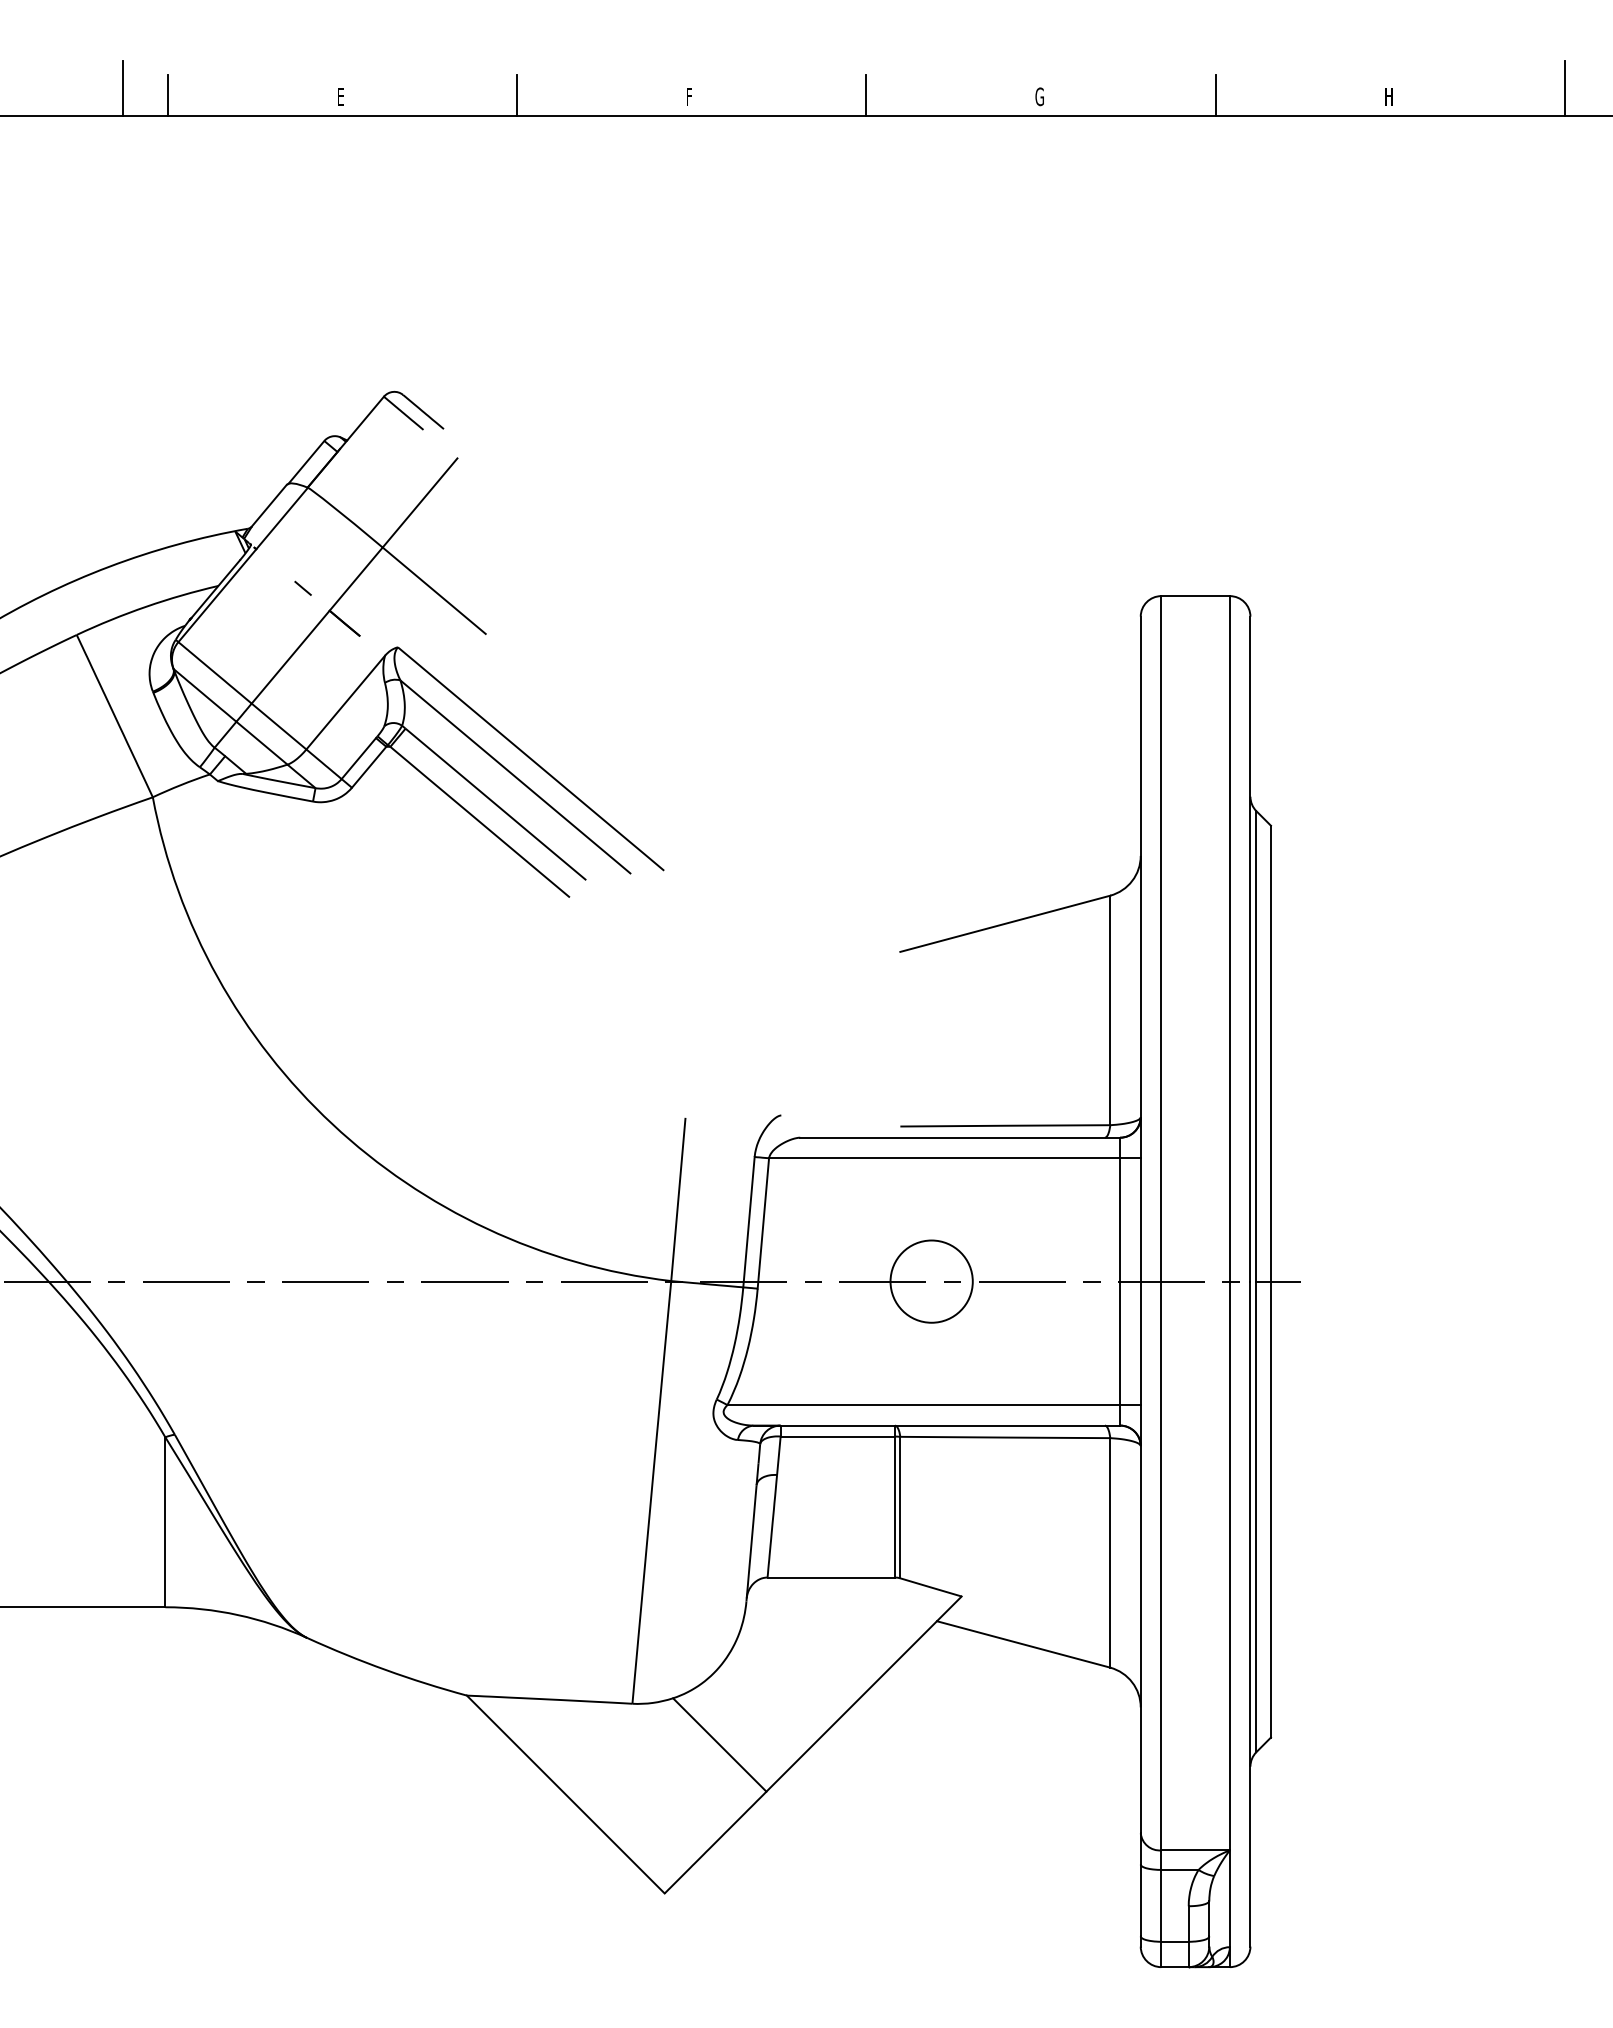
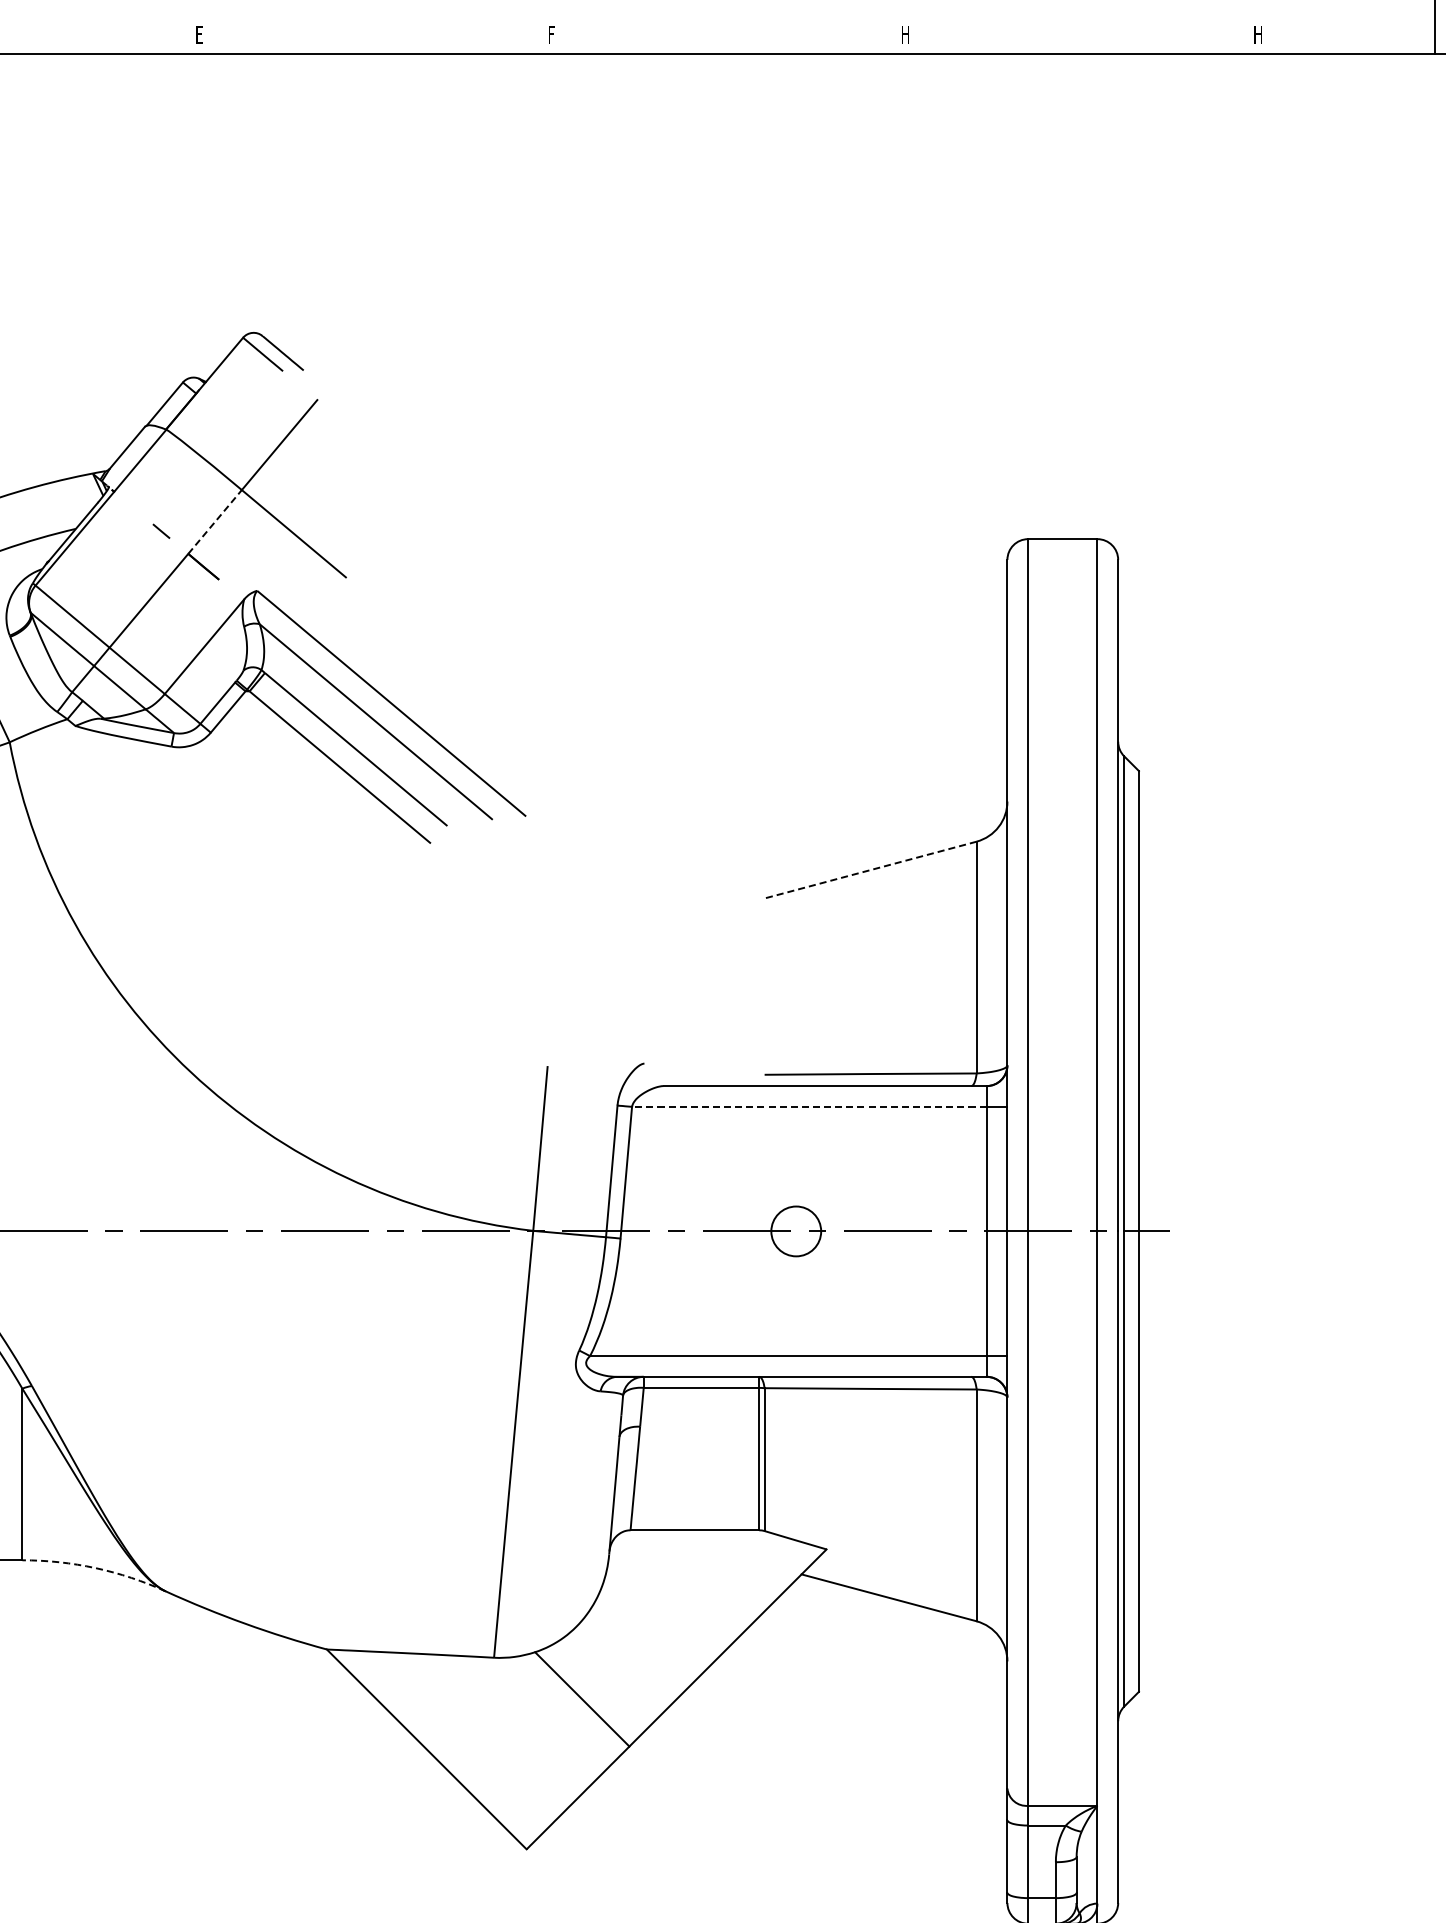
line: (167, 94) -> (24, 32), removed
line: (517, 94) -> (377, 32), removed
line: (866, 94) -> (730, 32), removed
line: (1215, 94) -> (1082, 32), removed
text: (1039, 96) -> (905, 34), G -> H
line: (356, 578) -> (215, 521), solid -> dashed
line: (1005, 923) -> (870, 869), solid -> dashed
line: (944, 1158) -> (809, 1107), solid -> dashed
circle: (931, 1281) -> (796, 1231), size x0.6
arc: (238, 1615) -> (96, 1568), solid -> dashed

